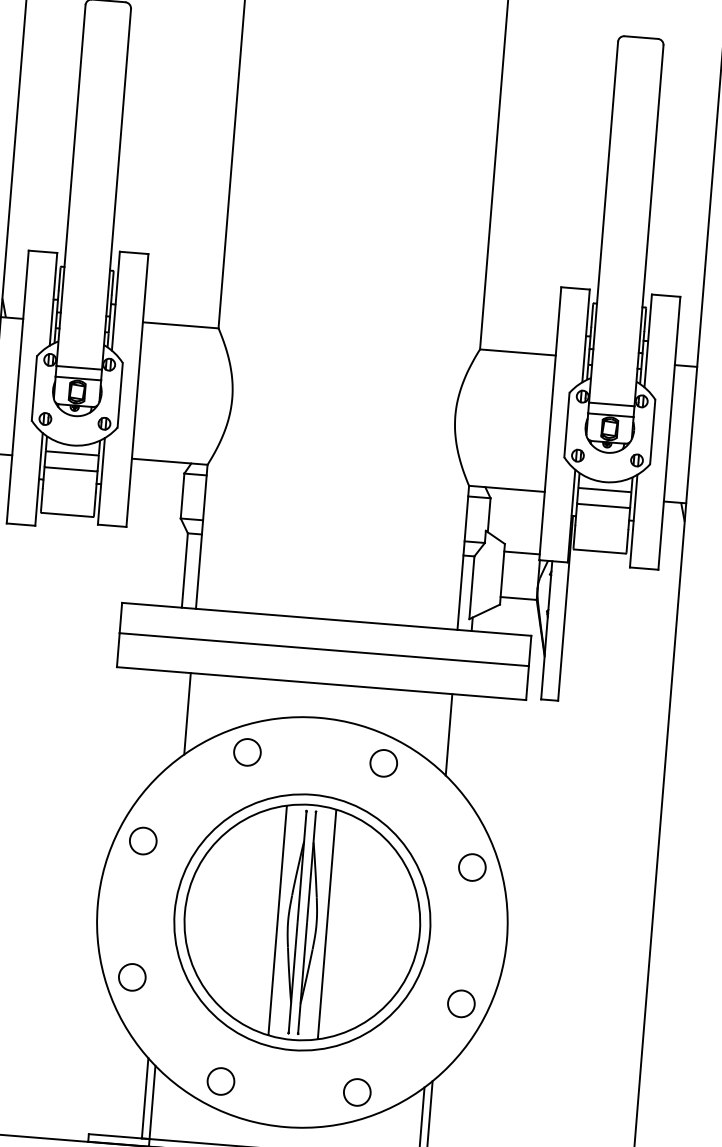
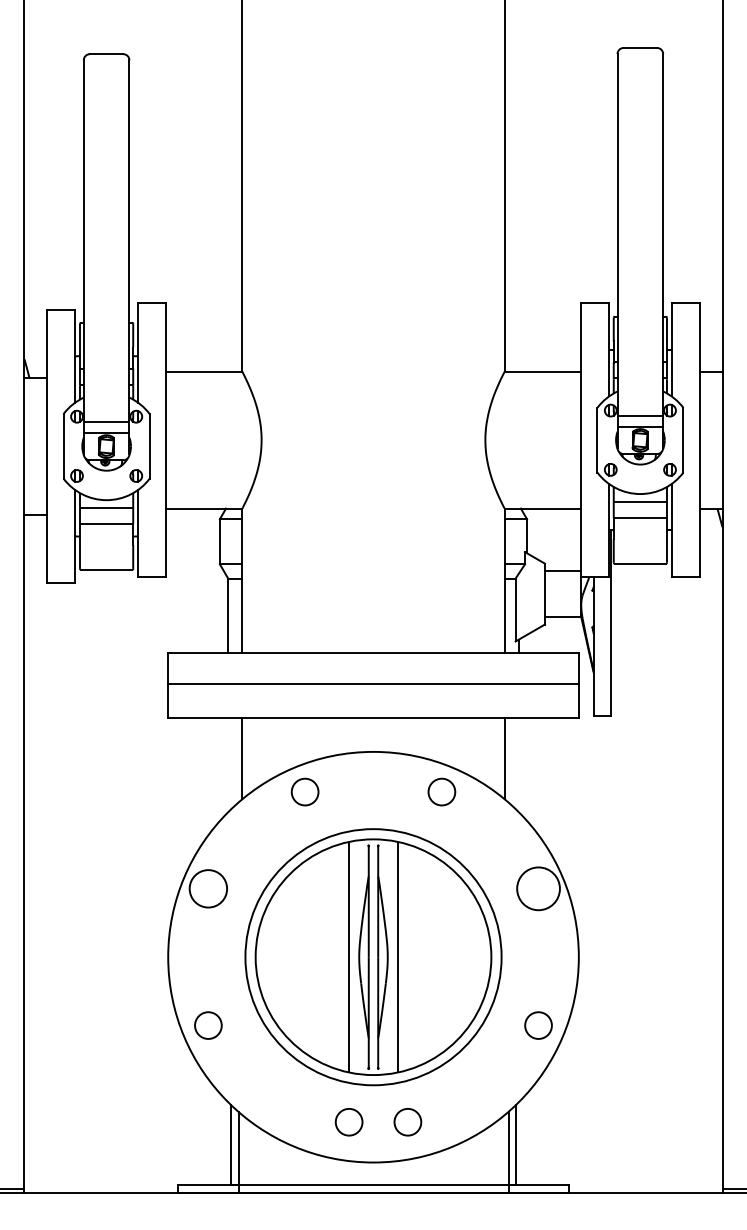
circle: (143, 840) -> (208, 888), size x1.4
circle: (472, 867) -> (538, 888), size x1.6
circle: (220, 1081) -> (348, 1122), moved
circle: (356, 1092) -> (407, 1122), moved

